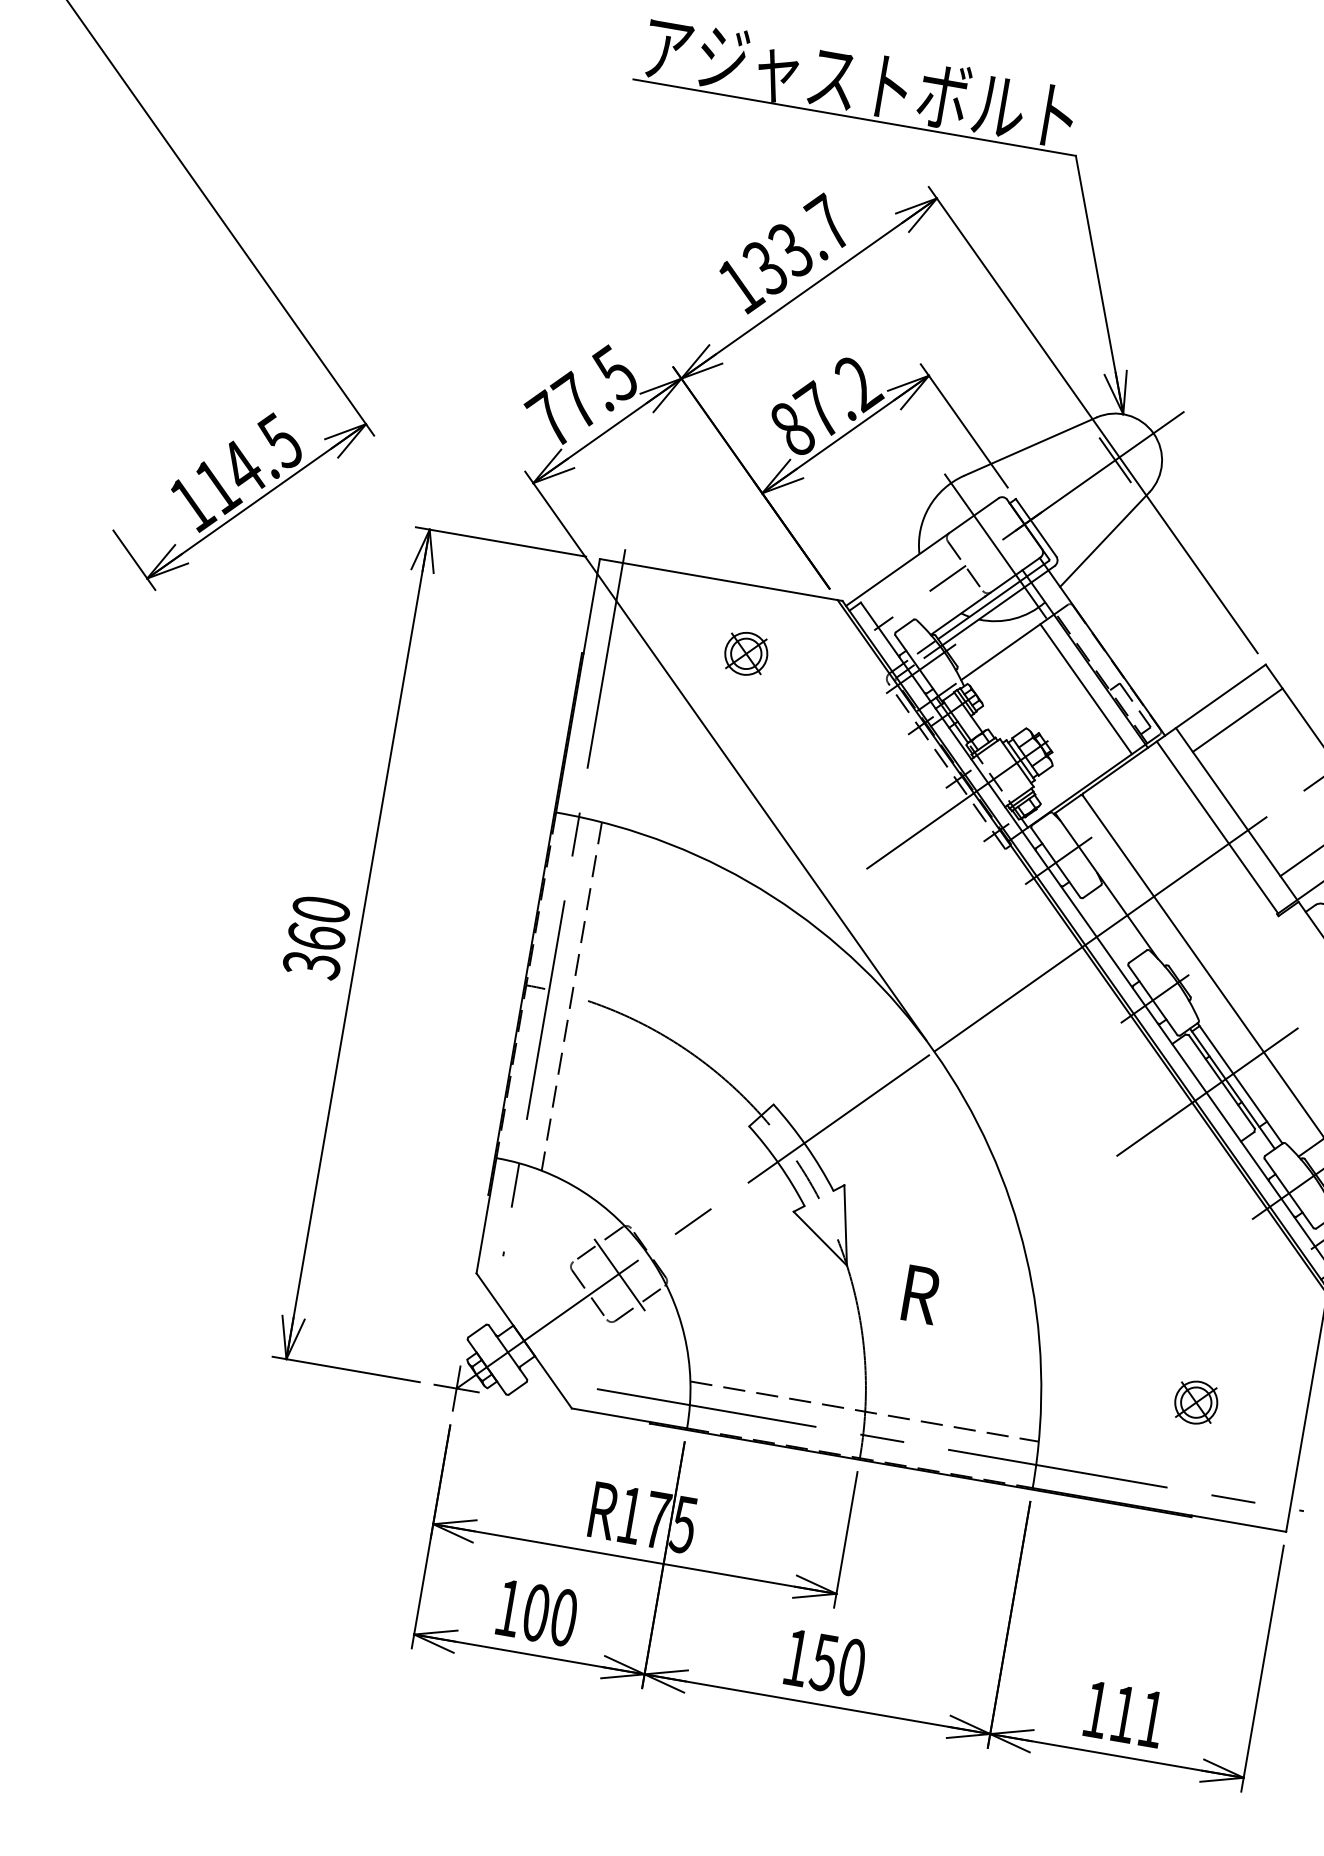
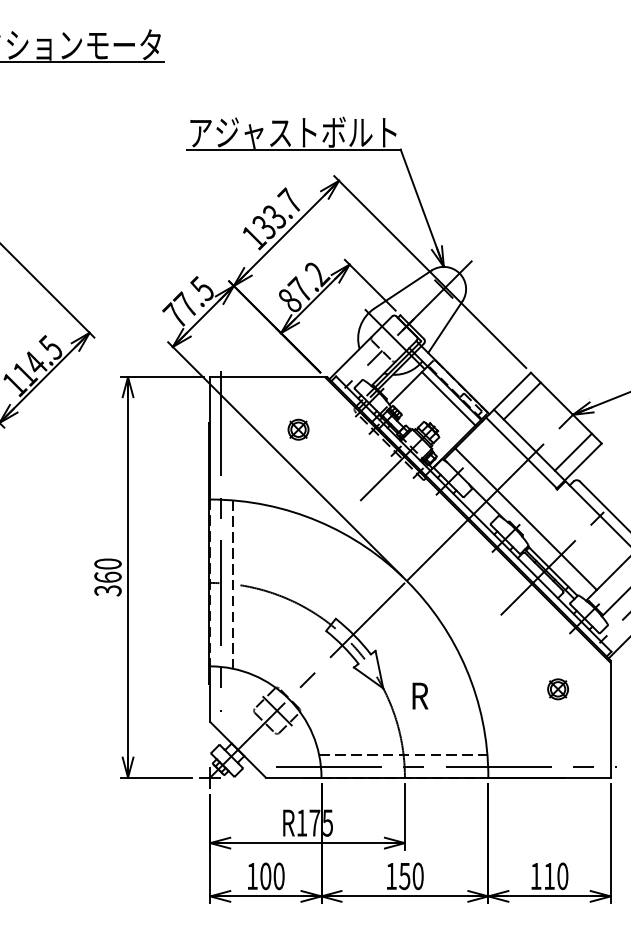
part: (746, 653) -> (298, 429), moved
part: (1194, 1402) -> (557, 689), moved
text: (1150, 1719) -> (562, 876), 111 -> 110

